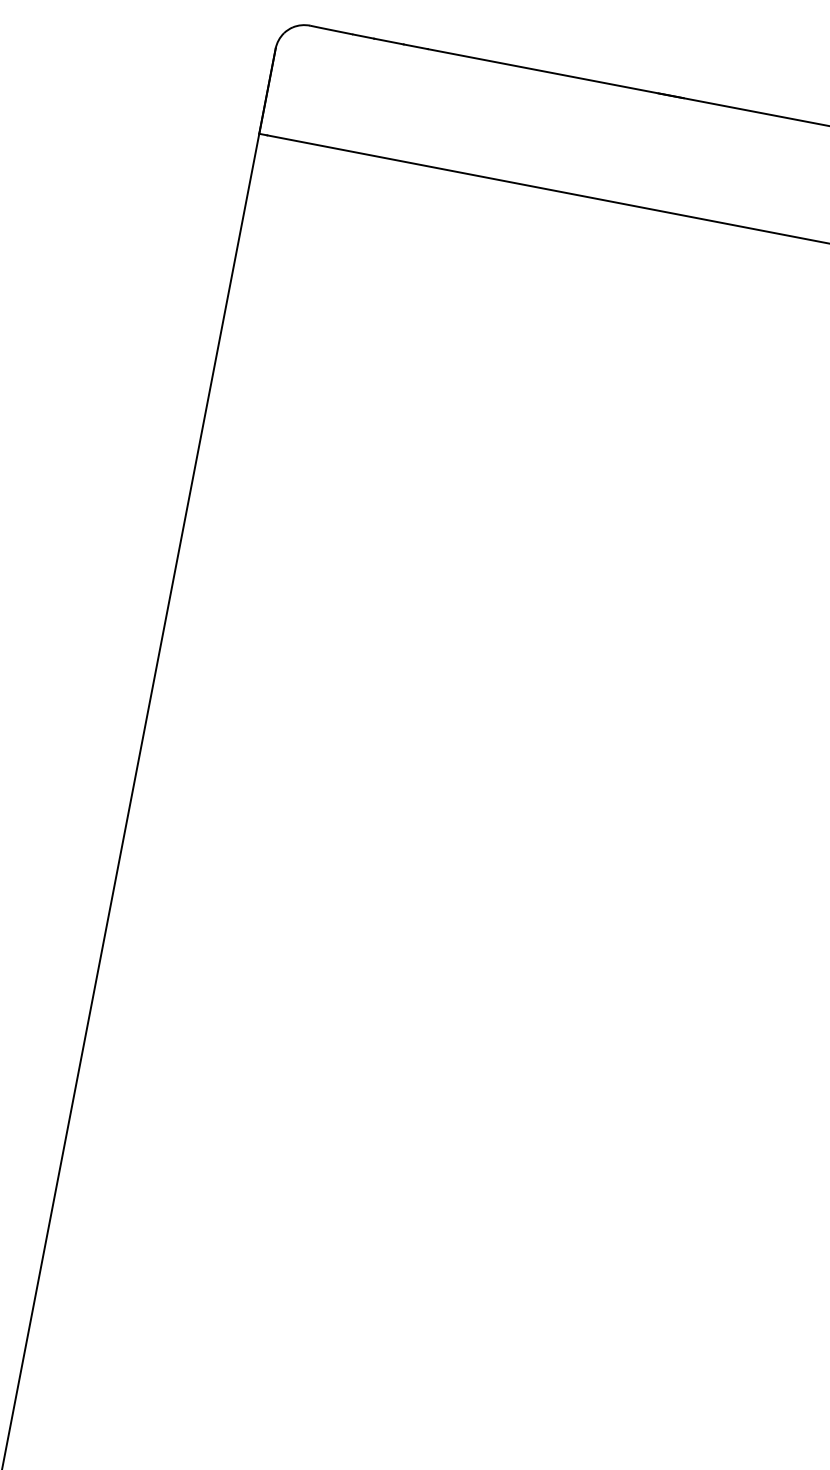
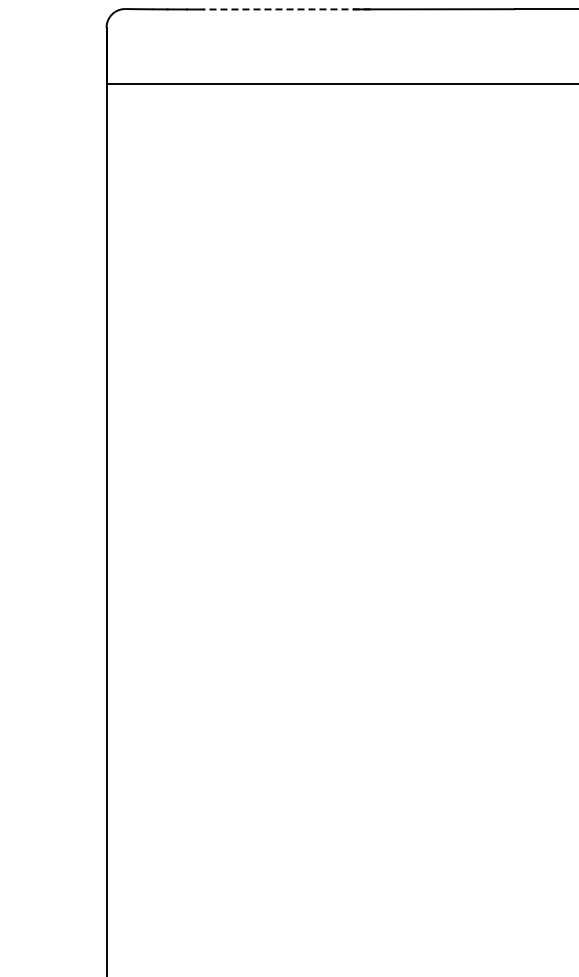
line: (555, 73) -> (286, 9), solid -> dashed

